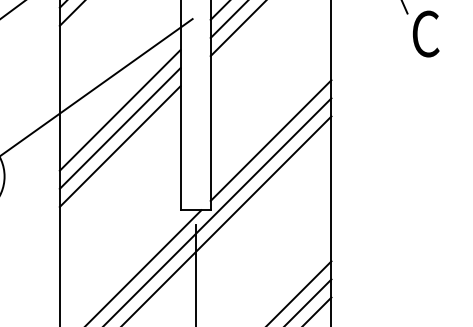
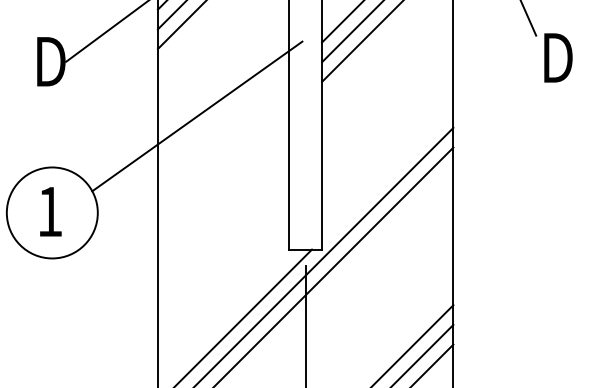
text: (427, 33) -> (557, 57), C -> D
line: (120, 109) -> (223, 140), removed
line: (120, 128) -> (223, 160), removed
line: (270, 140) -> (387, 173), removed
line: (120, 146) -> (223, 180), removed

